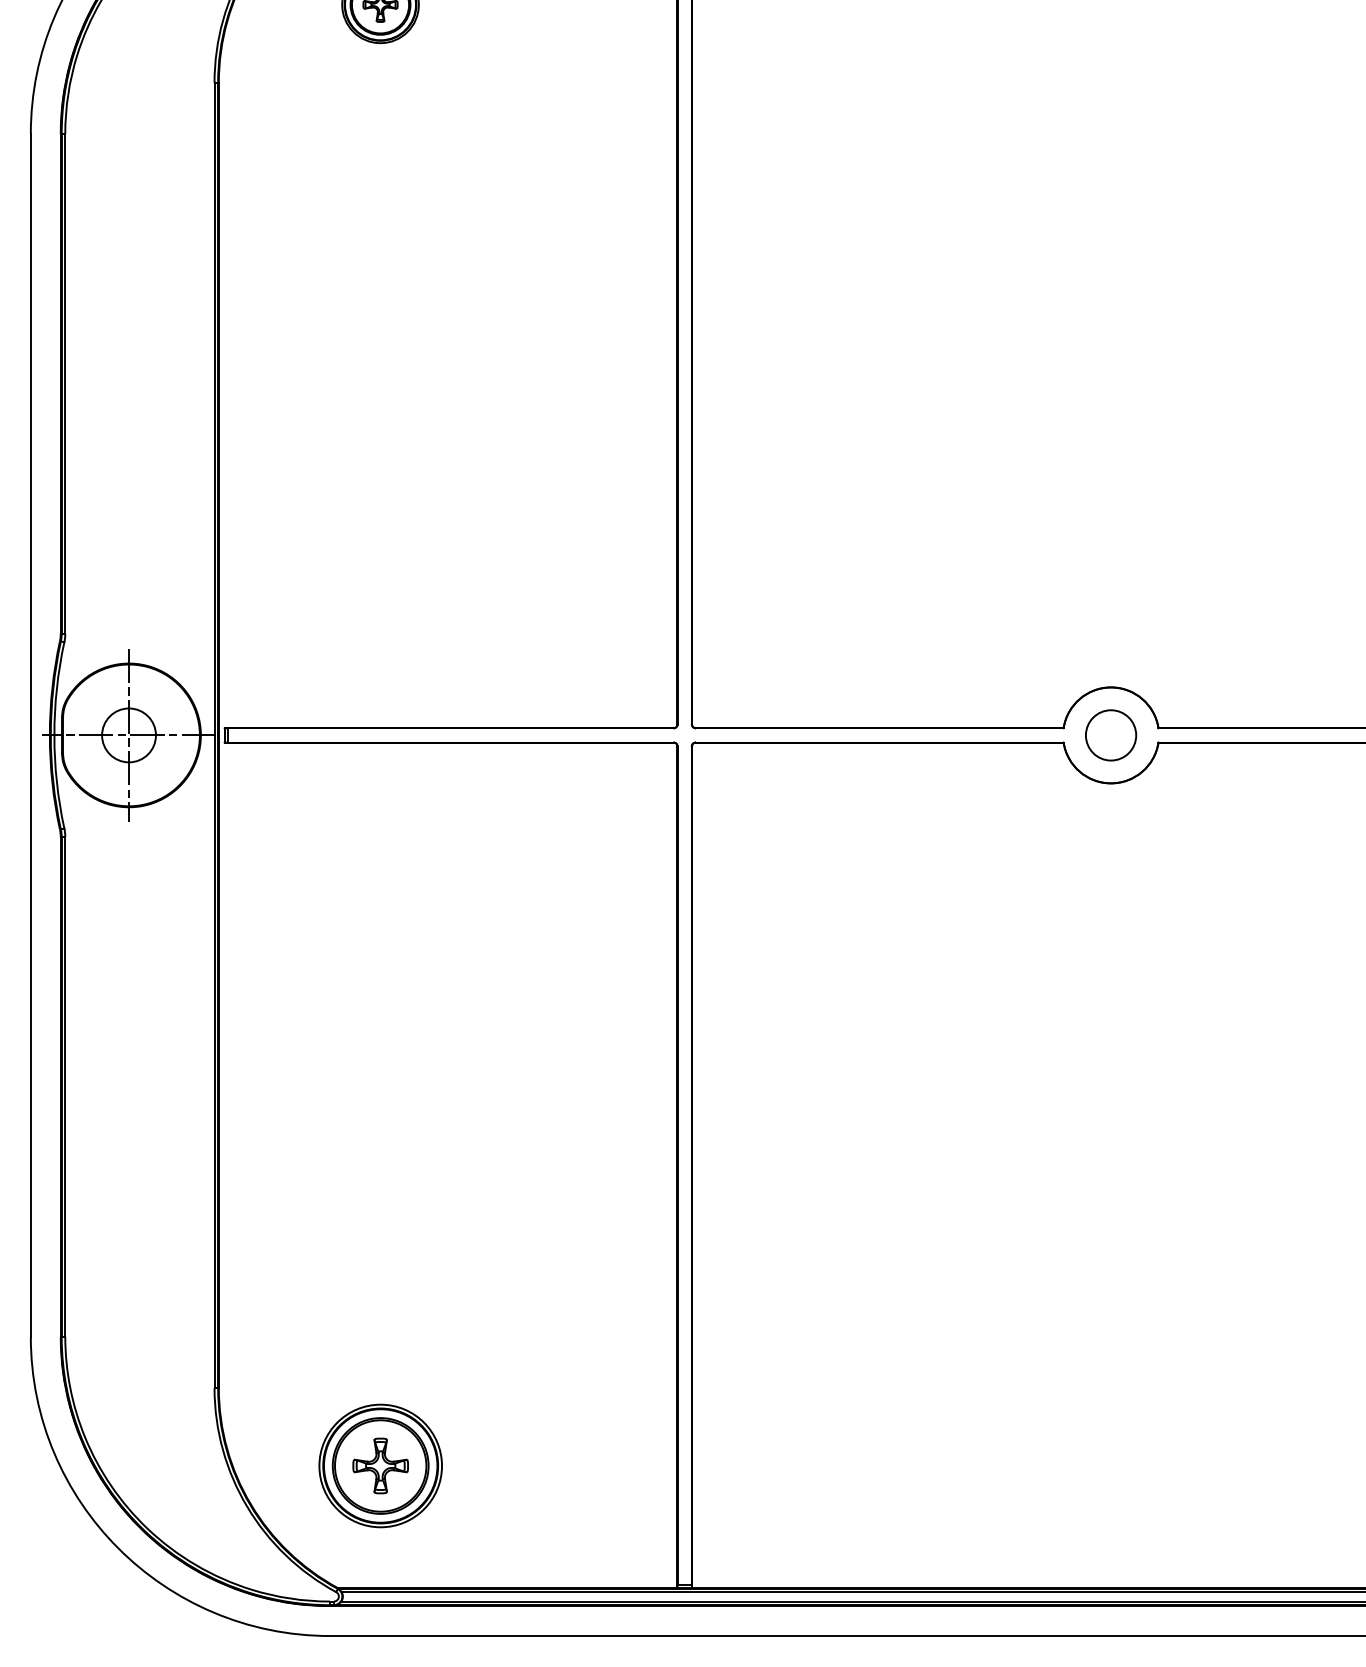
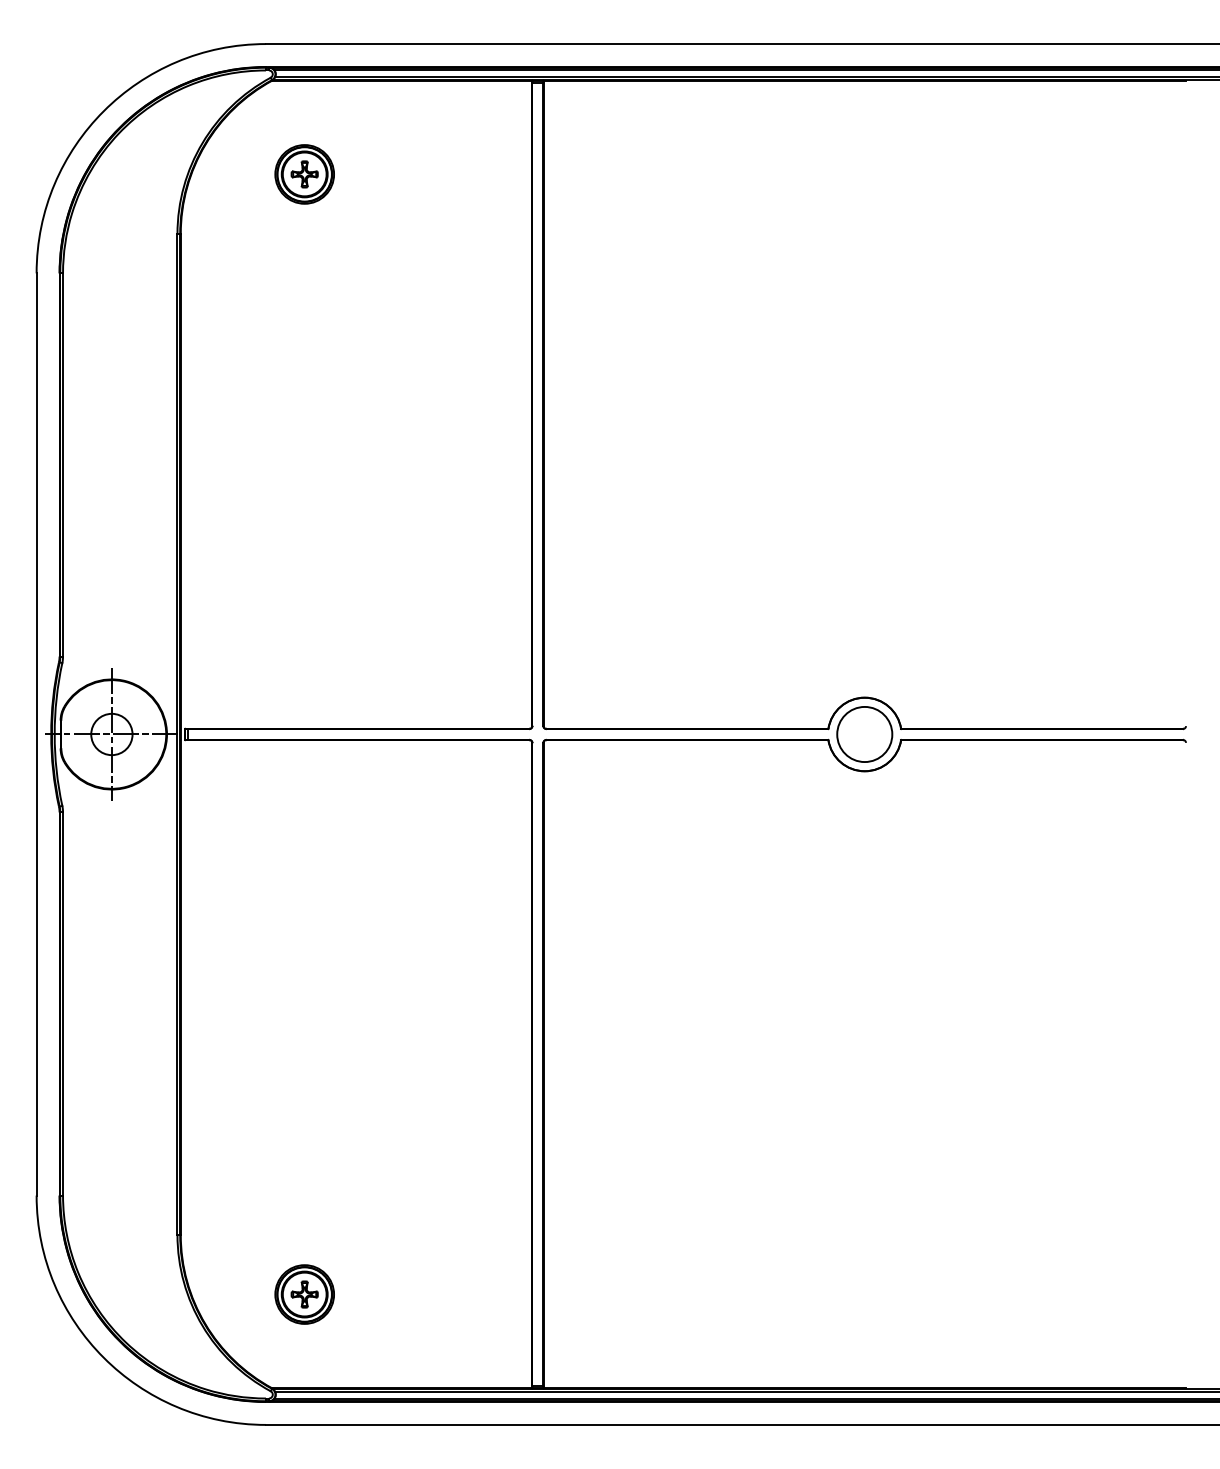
circle: (1110, 735) -> (864, 734), size x1.43
part: (380, 1465) -> (304, 1294), size x0.62

